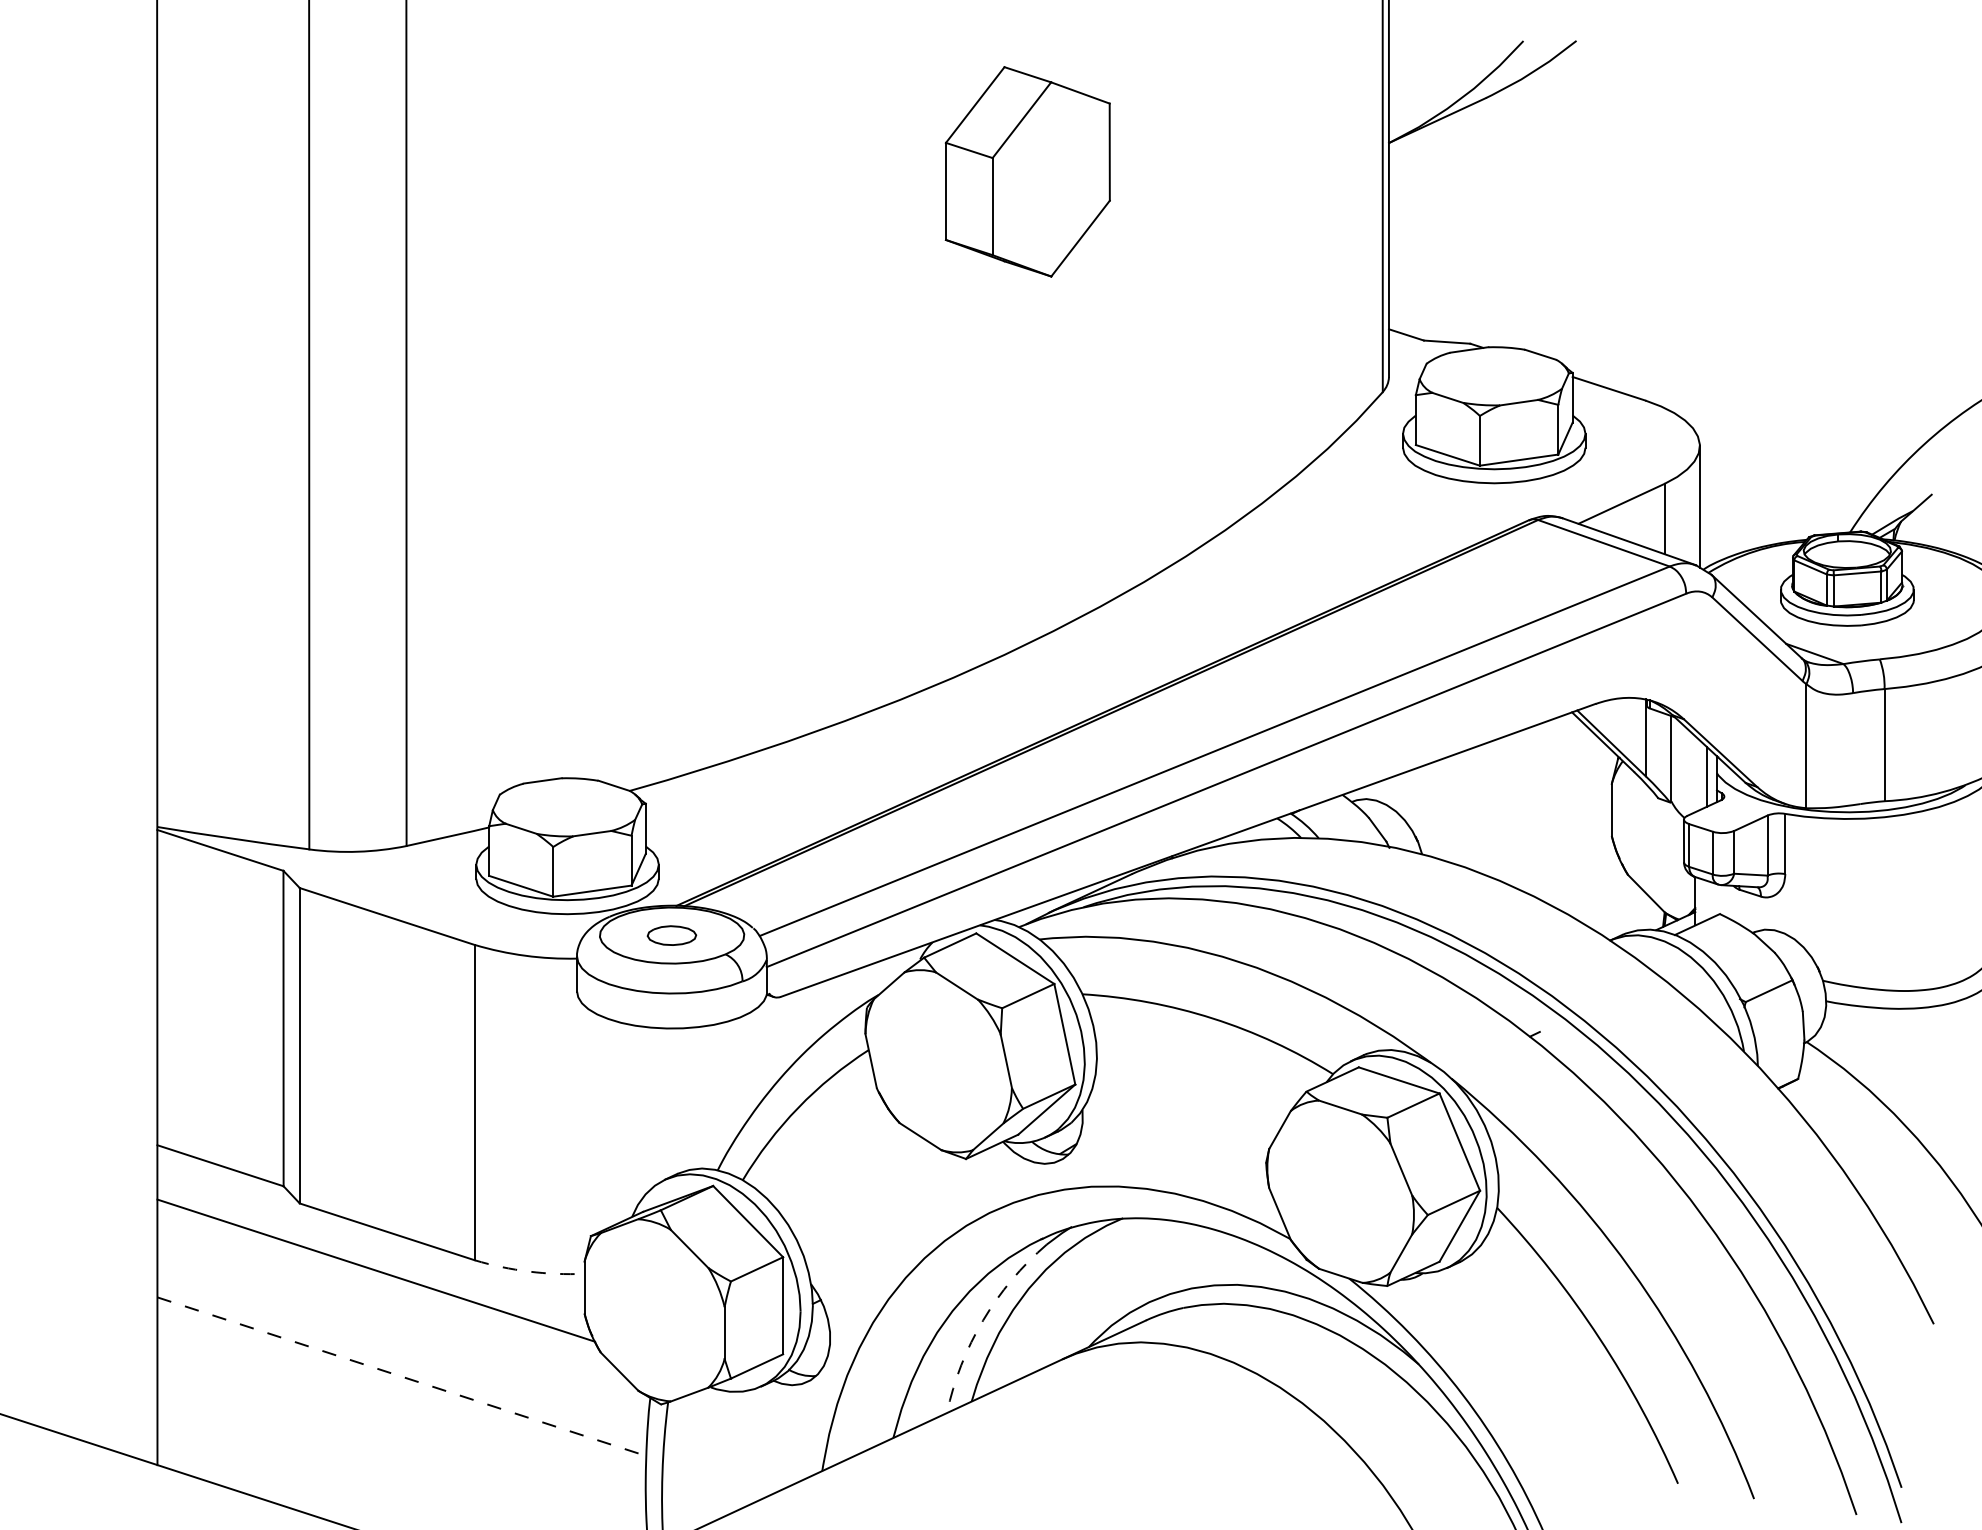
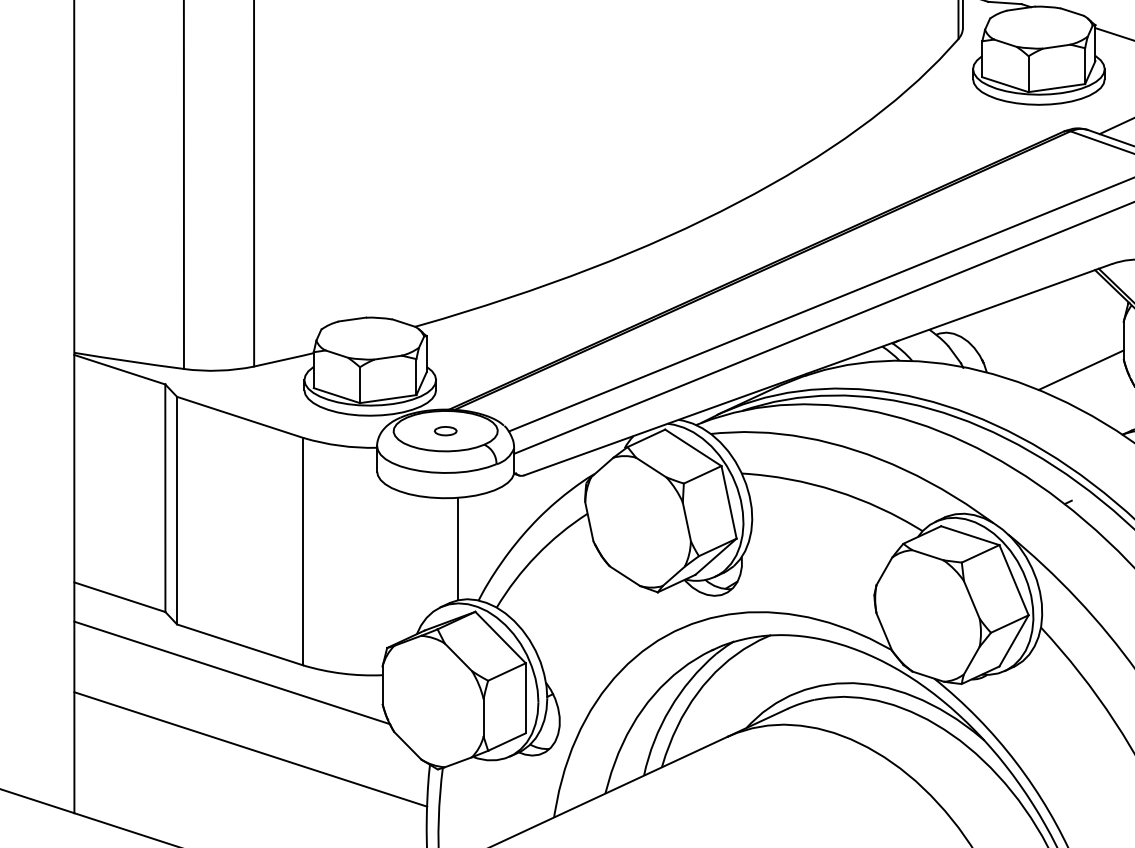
line: (1552, 850) -> (1080, 369), added
part: (672, 935) -> (446, 431), size x0.62
line: (689, 1098) -> (458, 548), added
arc: (529, 1271) -> (342, 673), dashed -> solid
arc: (983, 1320) -> (670, 708), dashed -> solid
line: (402, 1376) -> (251, 749), dashed -> solid

